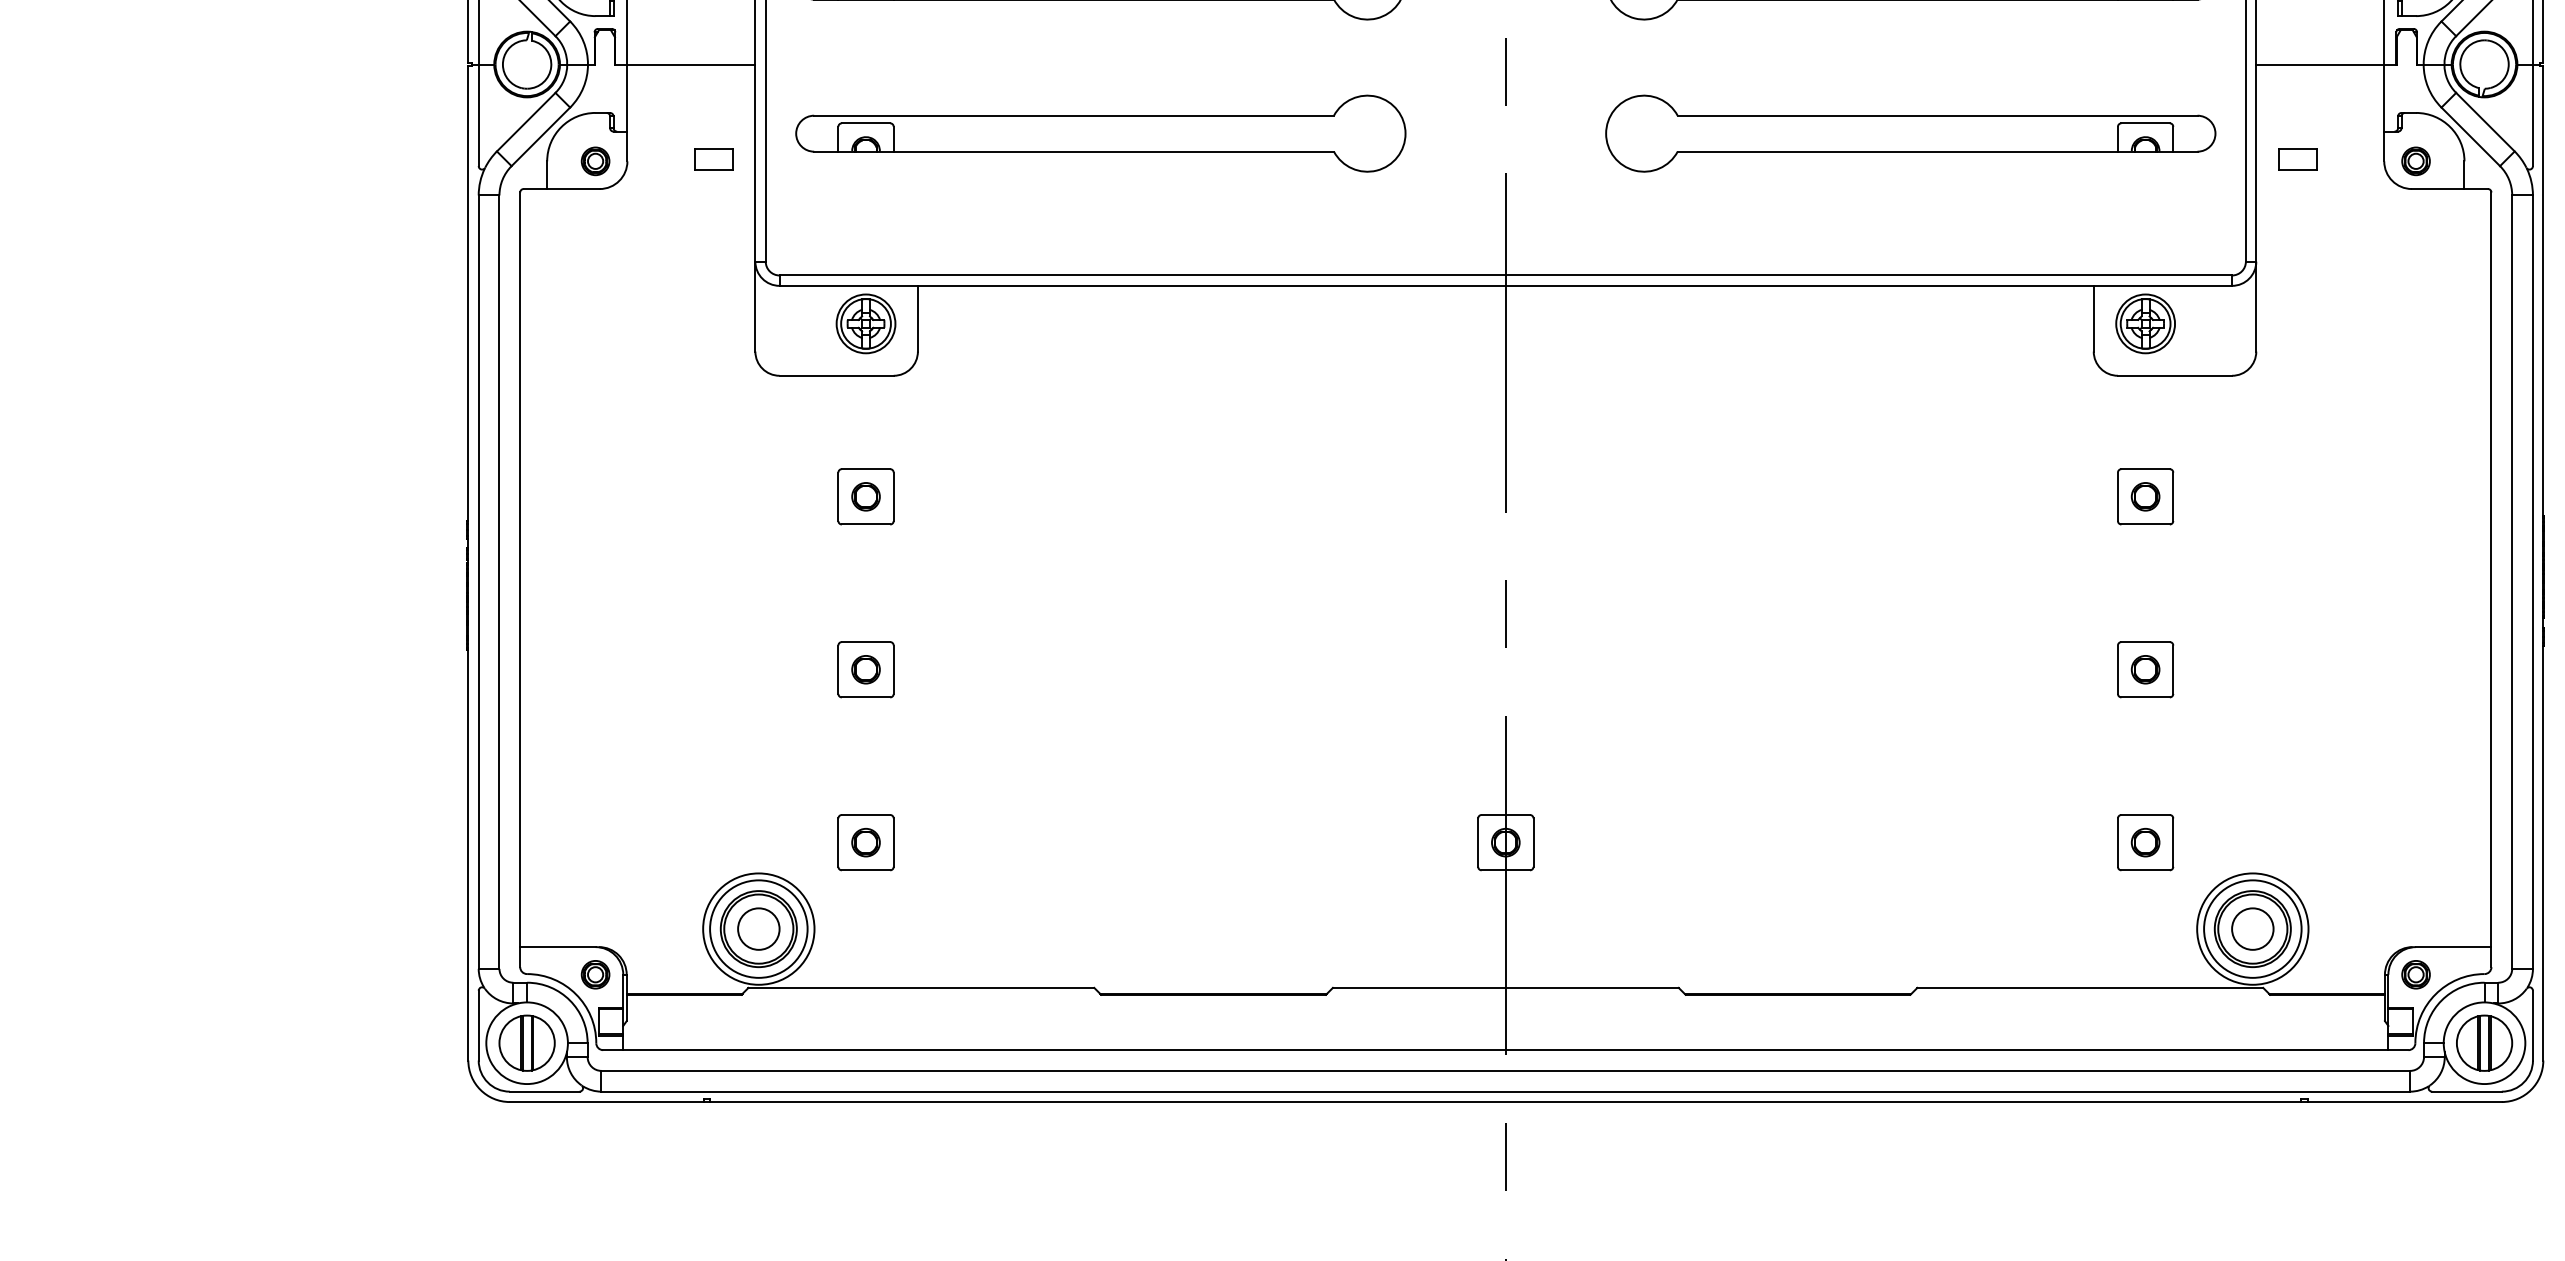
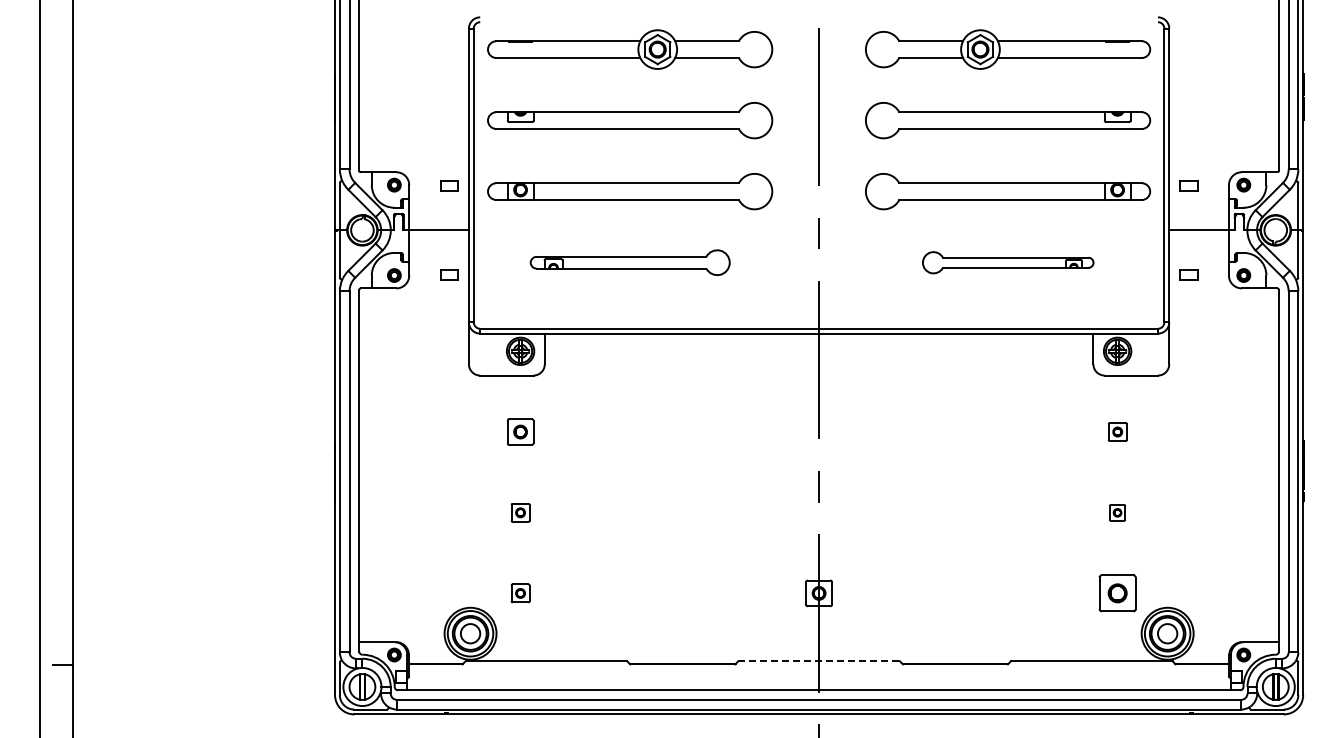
part: (1101, 133) -> (630, 262), size x0.7
part: (1911, 133) -> (1008, 262), size x0.6
part: (2145, 495) -> (1117, 431), size x0.7
part: (865, 669) -> (520, 512), size x0.7
part: (2145, 669) -> (1117, 512), size x0.6
part: (865, 842) -> (520, 593), size x0.7
part: (2145, 842) -> (1117, 593), size x1.4
line: (1506, 988) -> (819, 661), solid -> dashed

